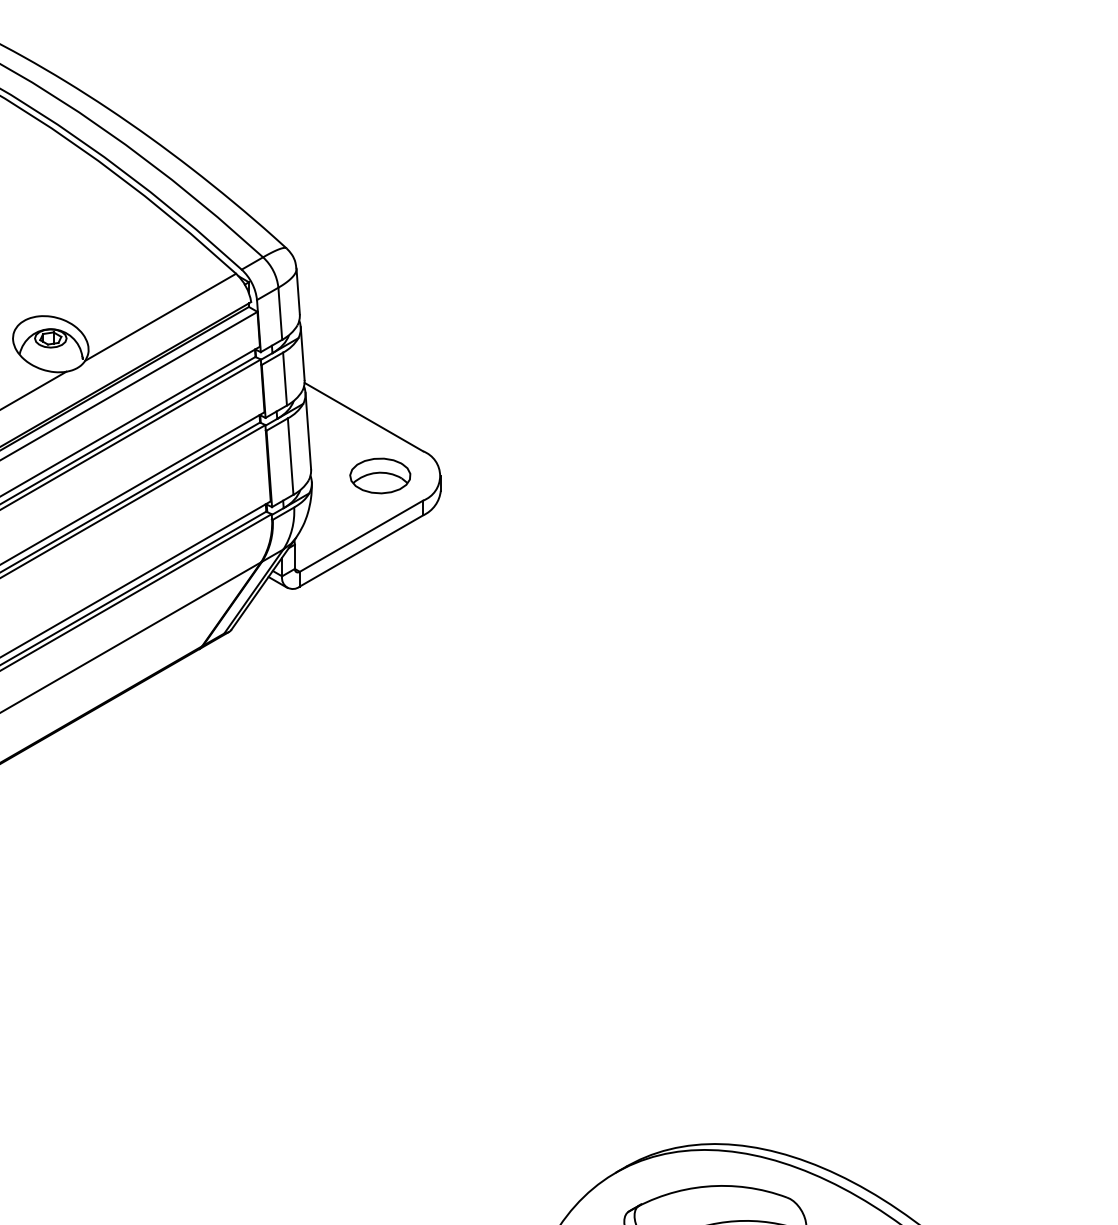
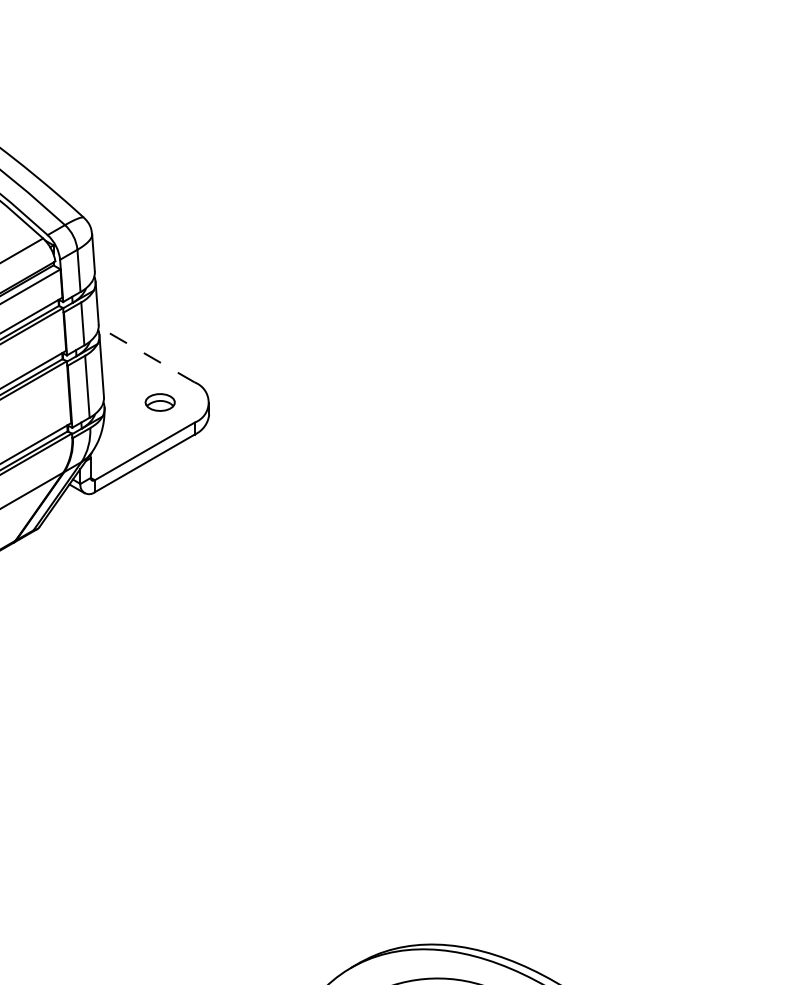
line: (363, 416) -> (146, 354), solid -> dashed
part: (380, 475) -> (160, 402), size x0.6

